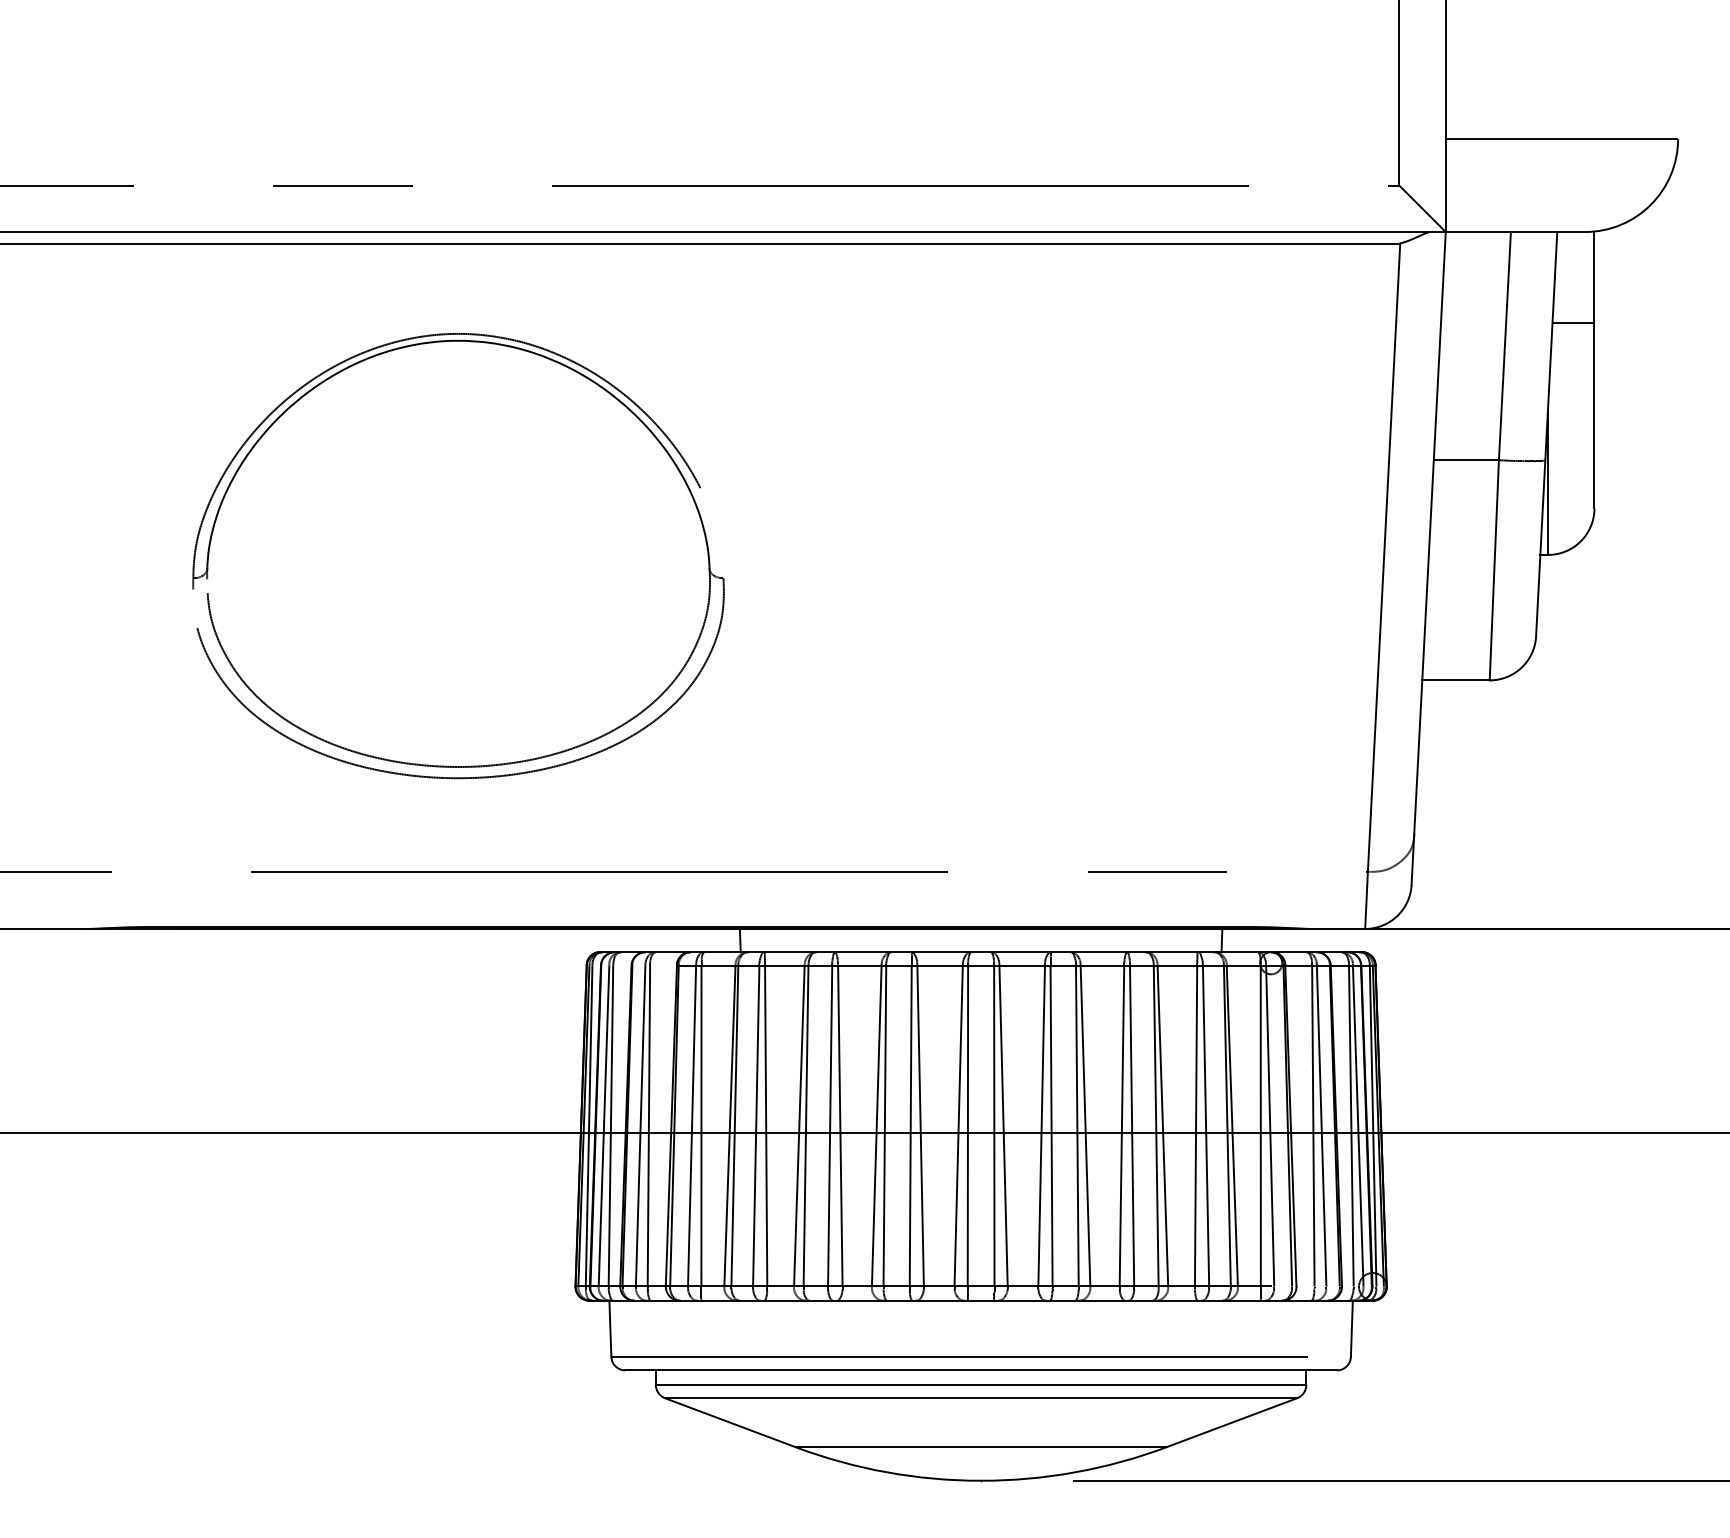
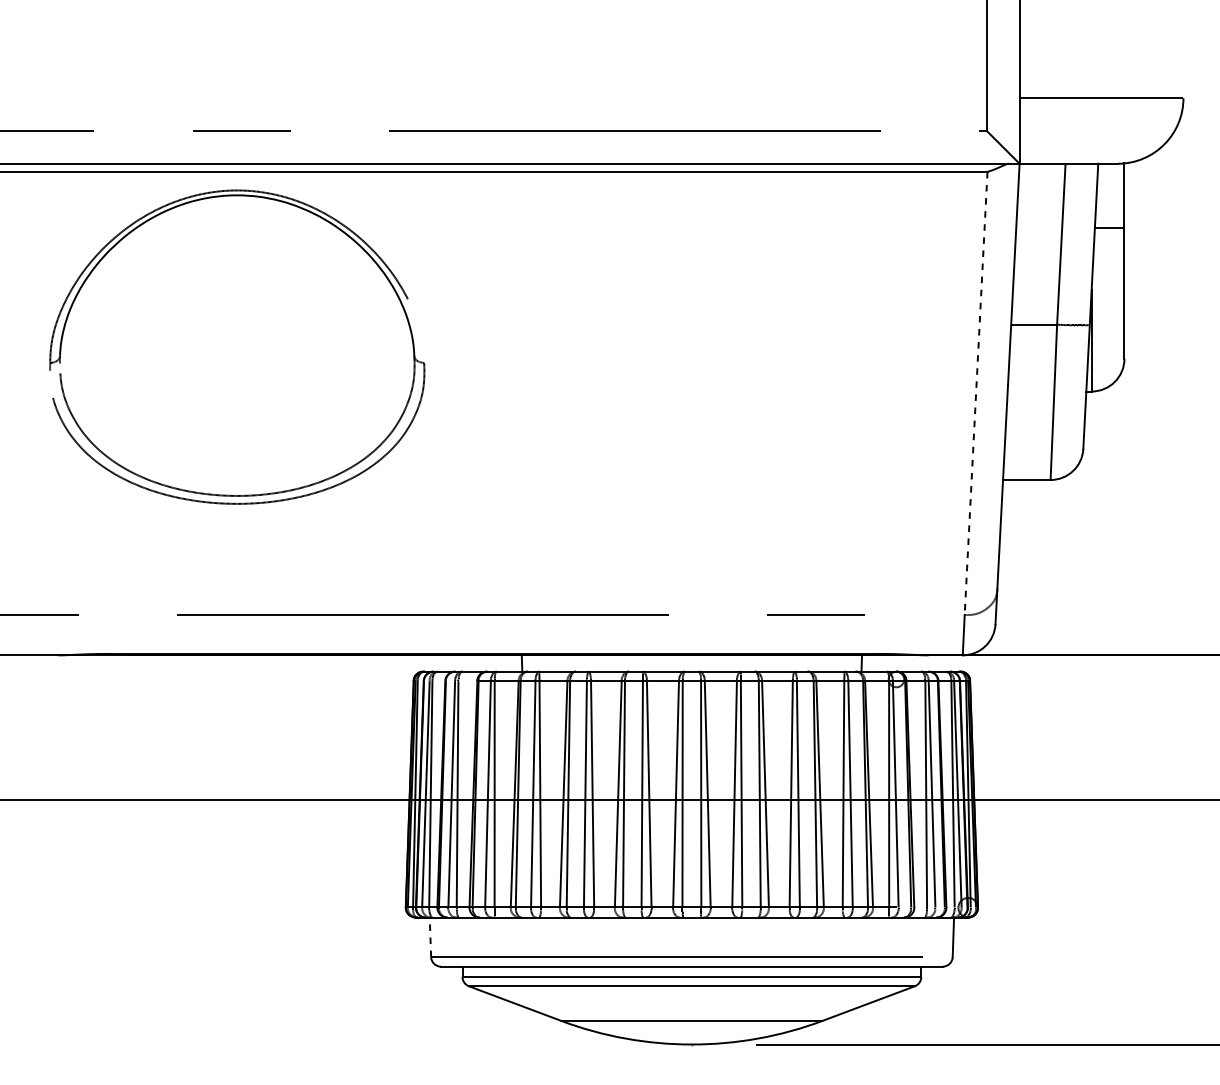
line: (1384, 557) -> (976, 393), solid -> dashed
part: (447, 765) -> (229, 494), moved
line: (610, 1328) -> (430, 937), solid -> dashed

